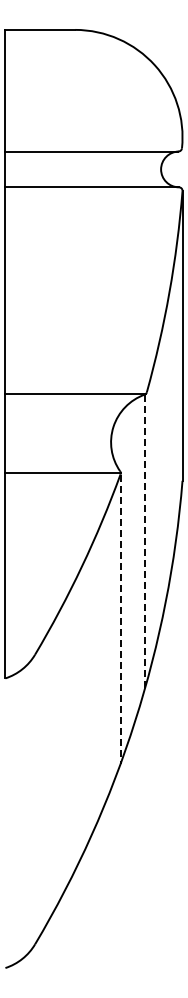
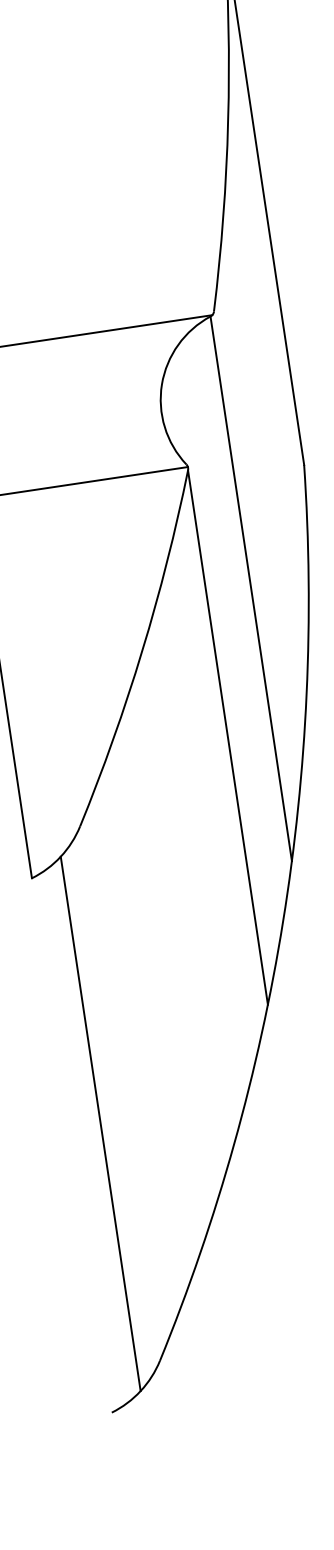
line: (144, 542) -> (251, 589), dashed -> solid
line: (120, 619) -> (227, 737), dashed -> solid
line: (22, 813) -> (100, 1122), added

